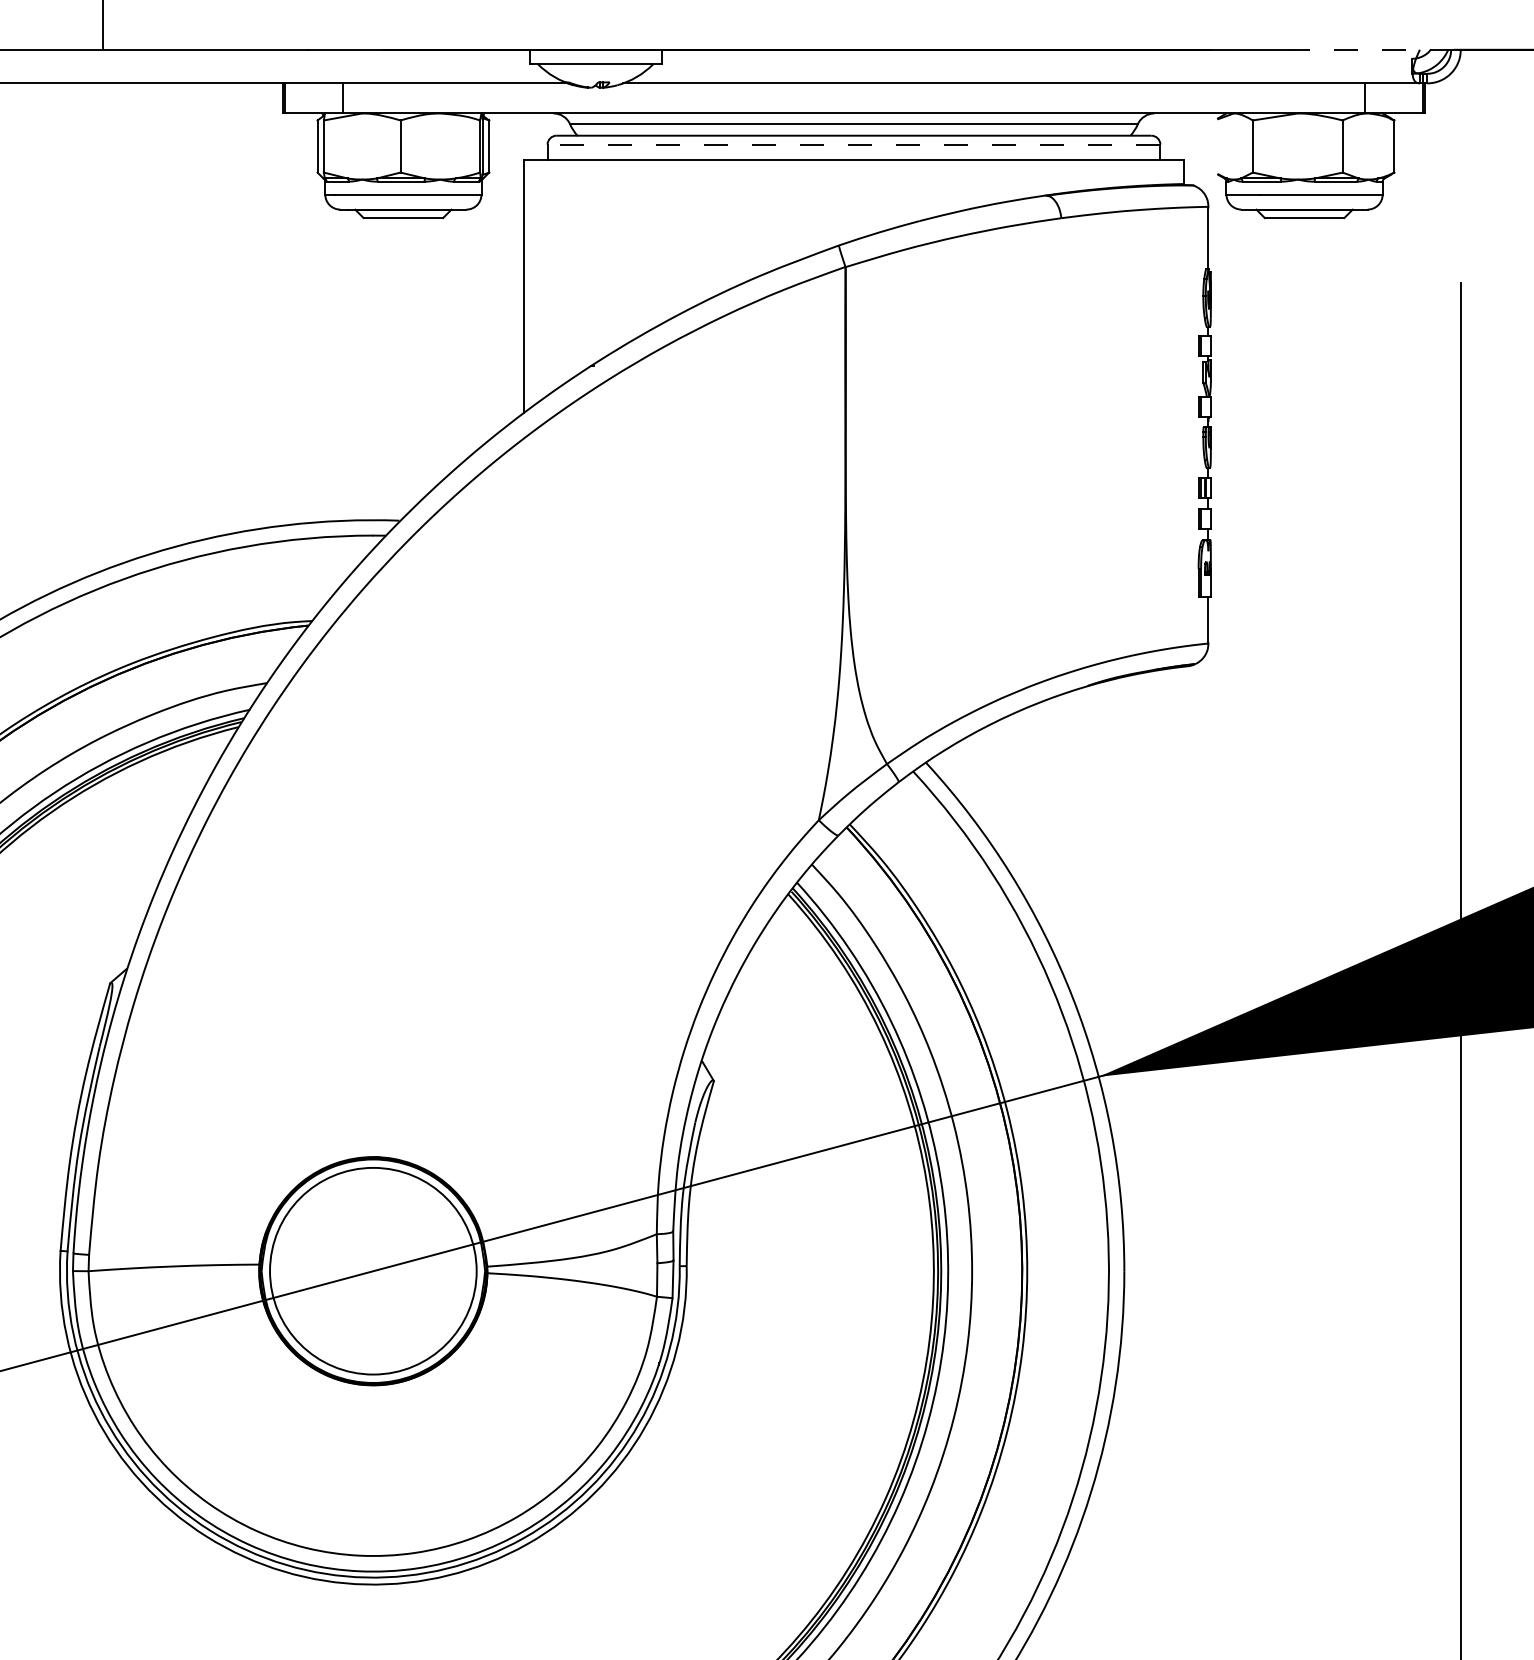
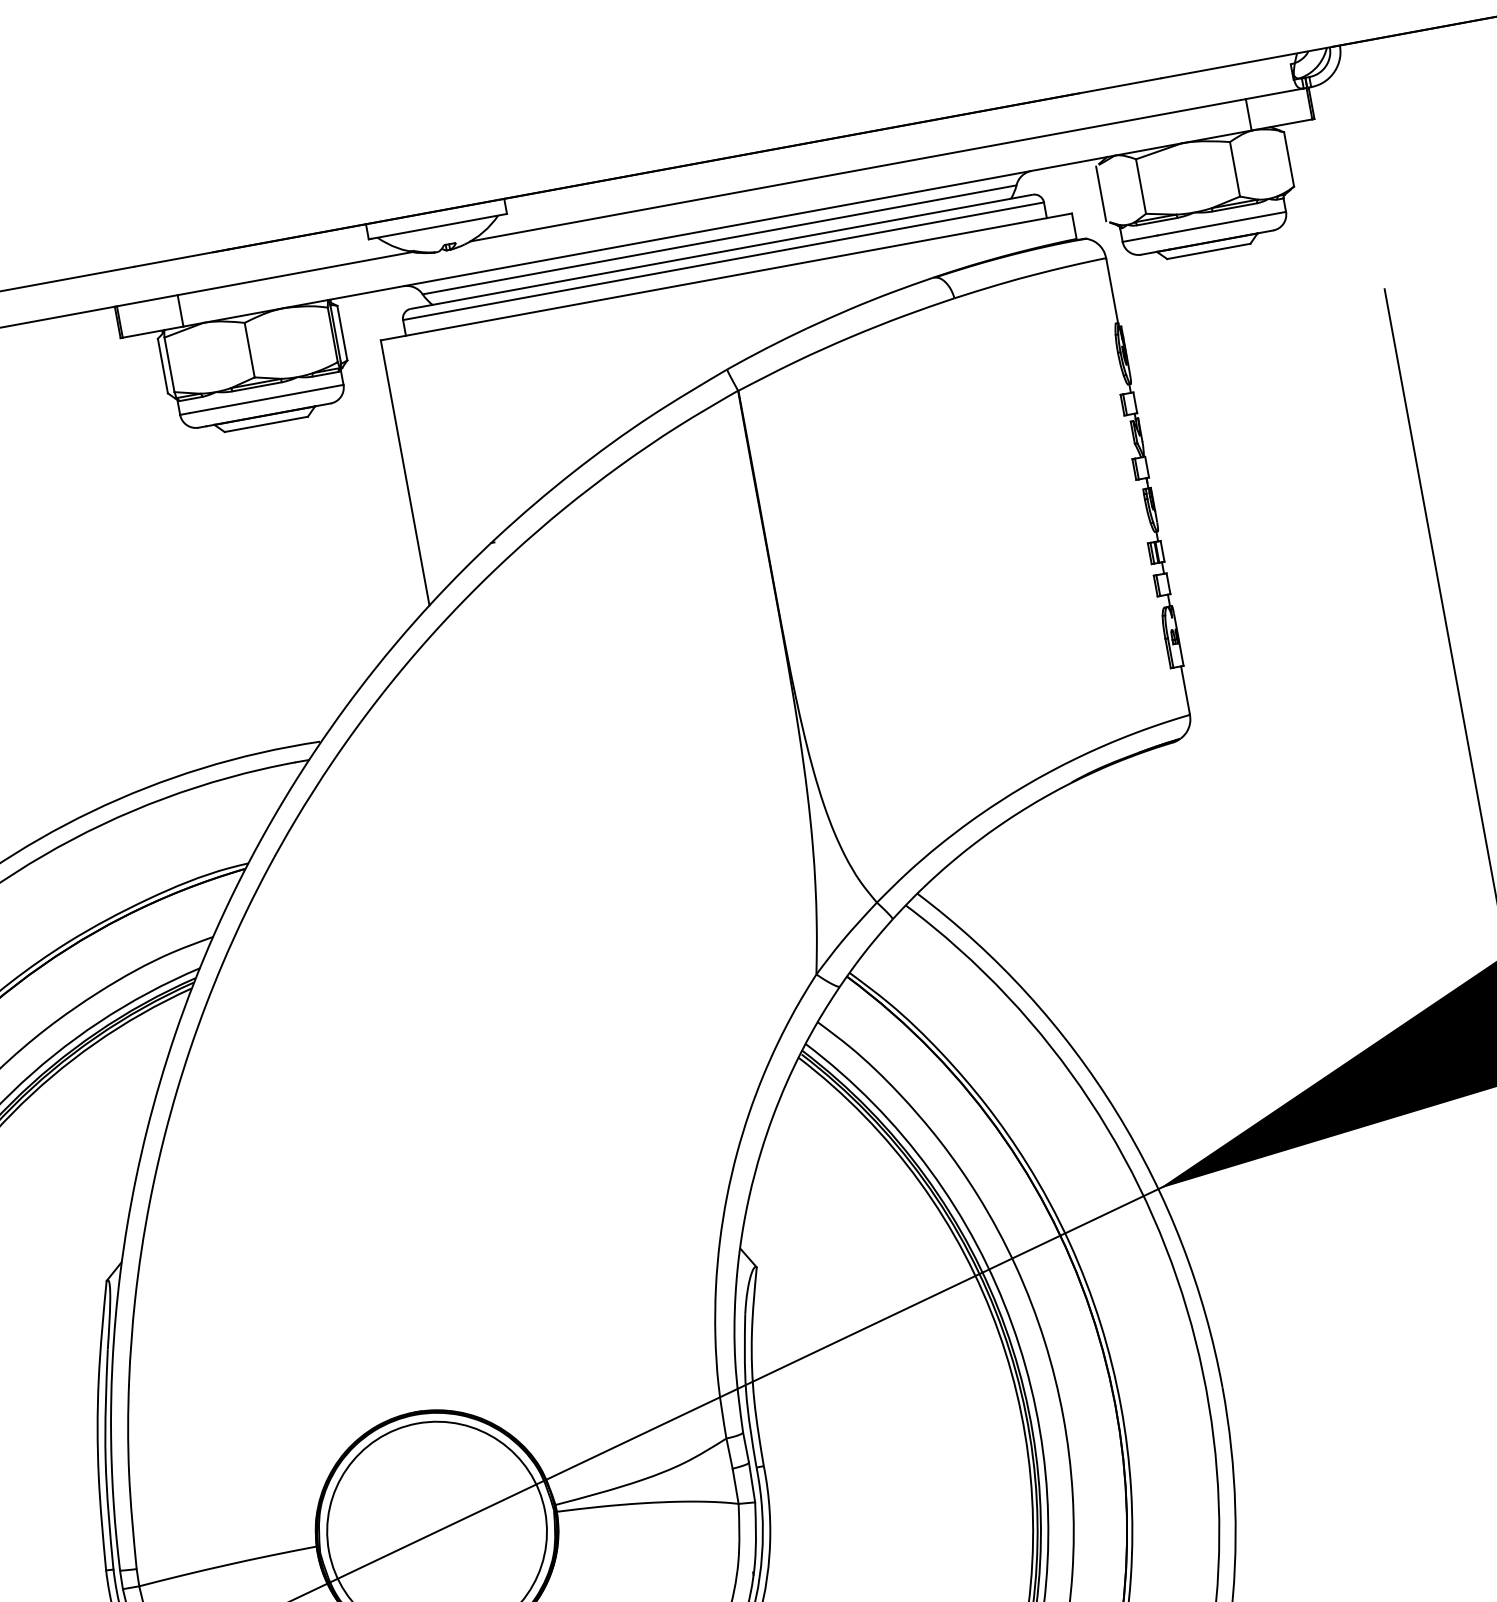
line: (1371, 49) -> (1246, 62), dashed -> solid
line: (853, 144) -> (722, 261), dashed -> solid
line: (1214, 146) -> (1100, 193), added

